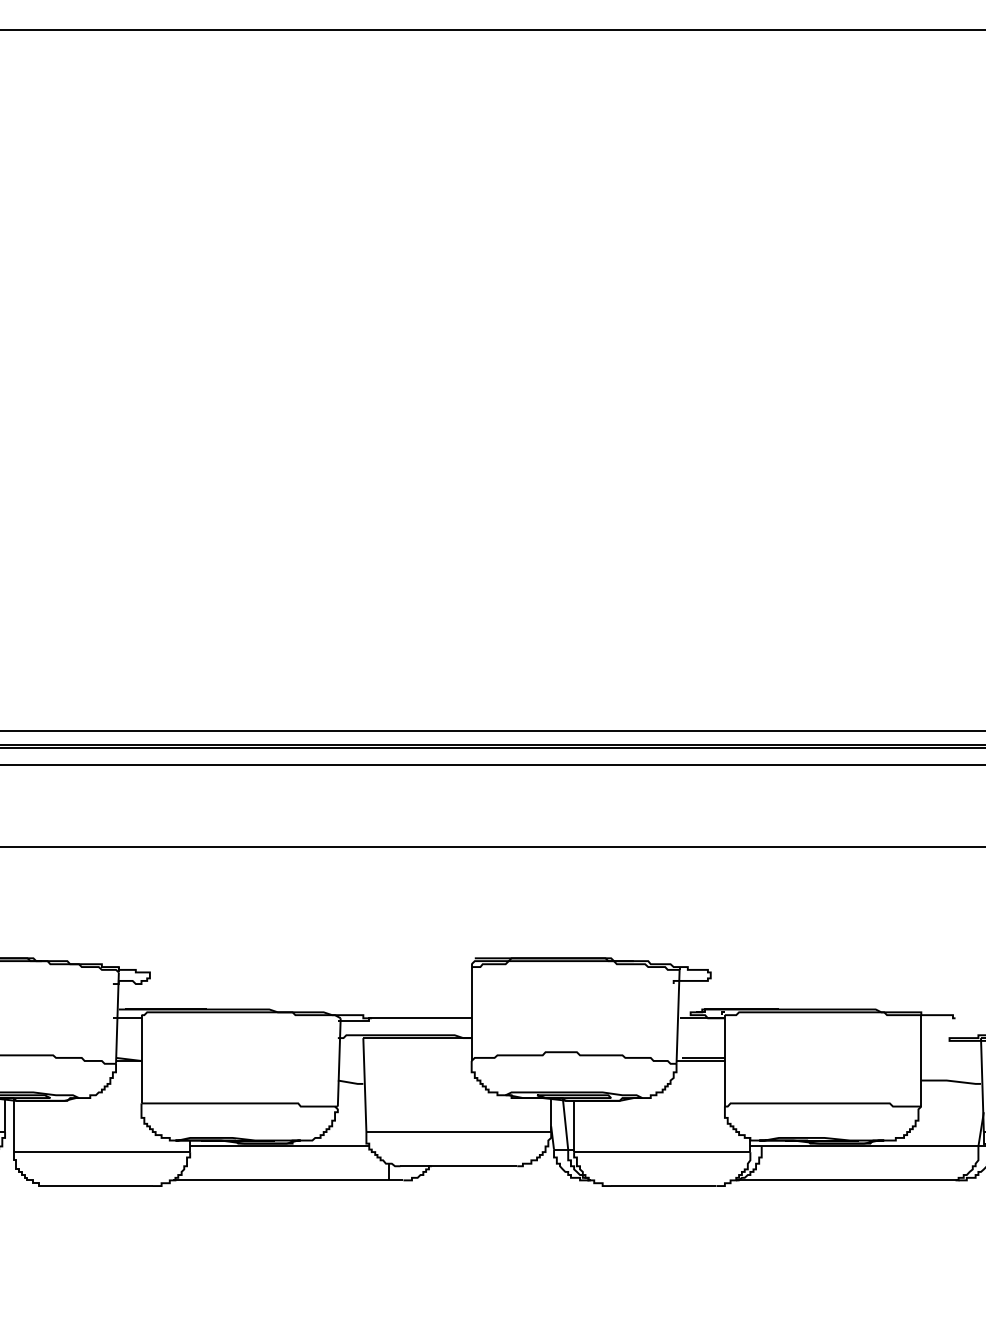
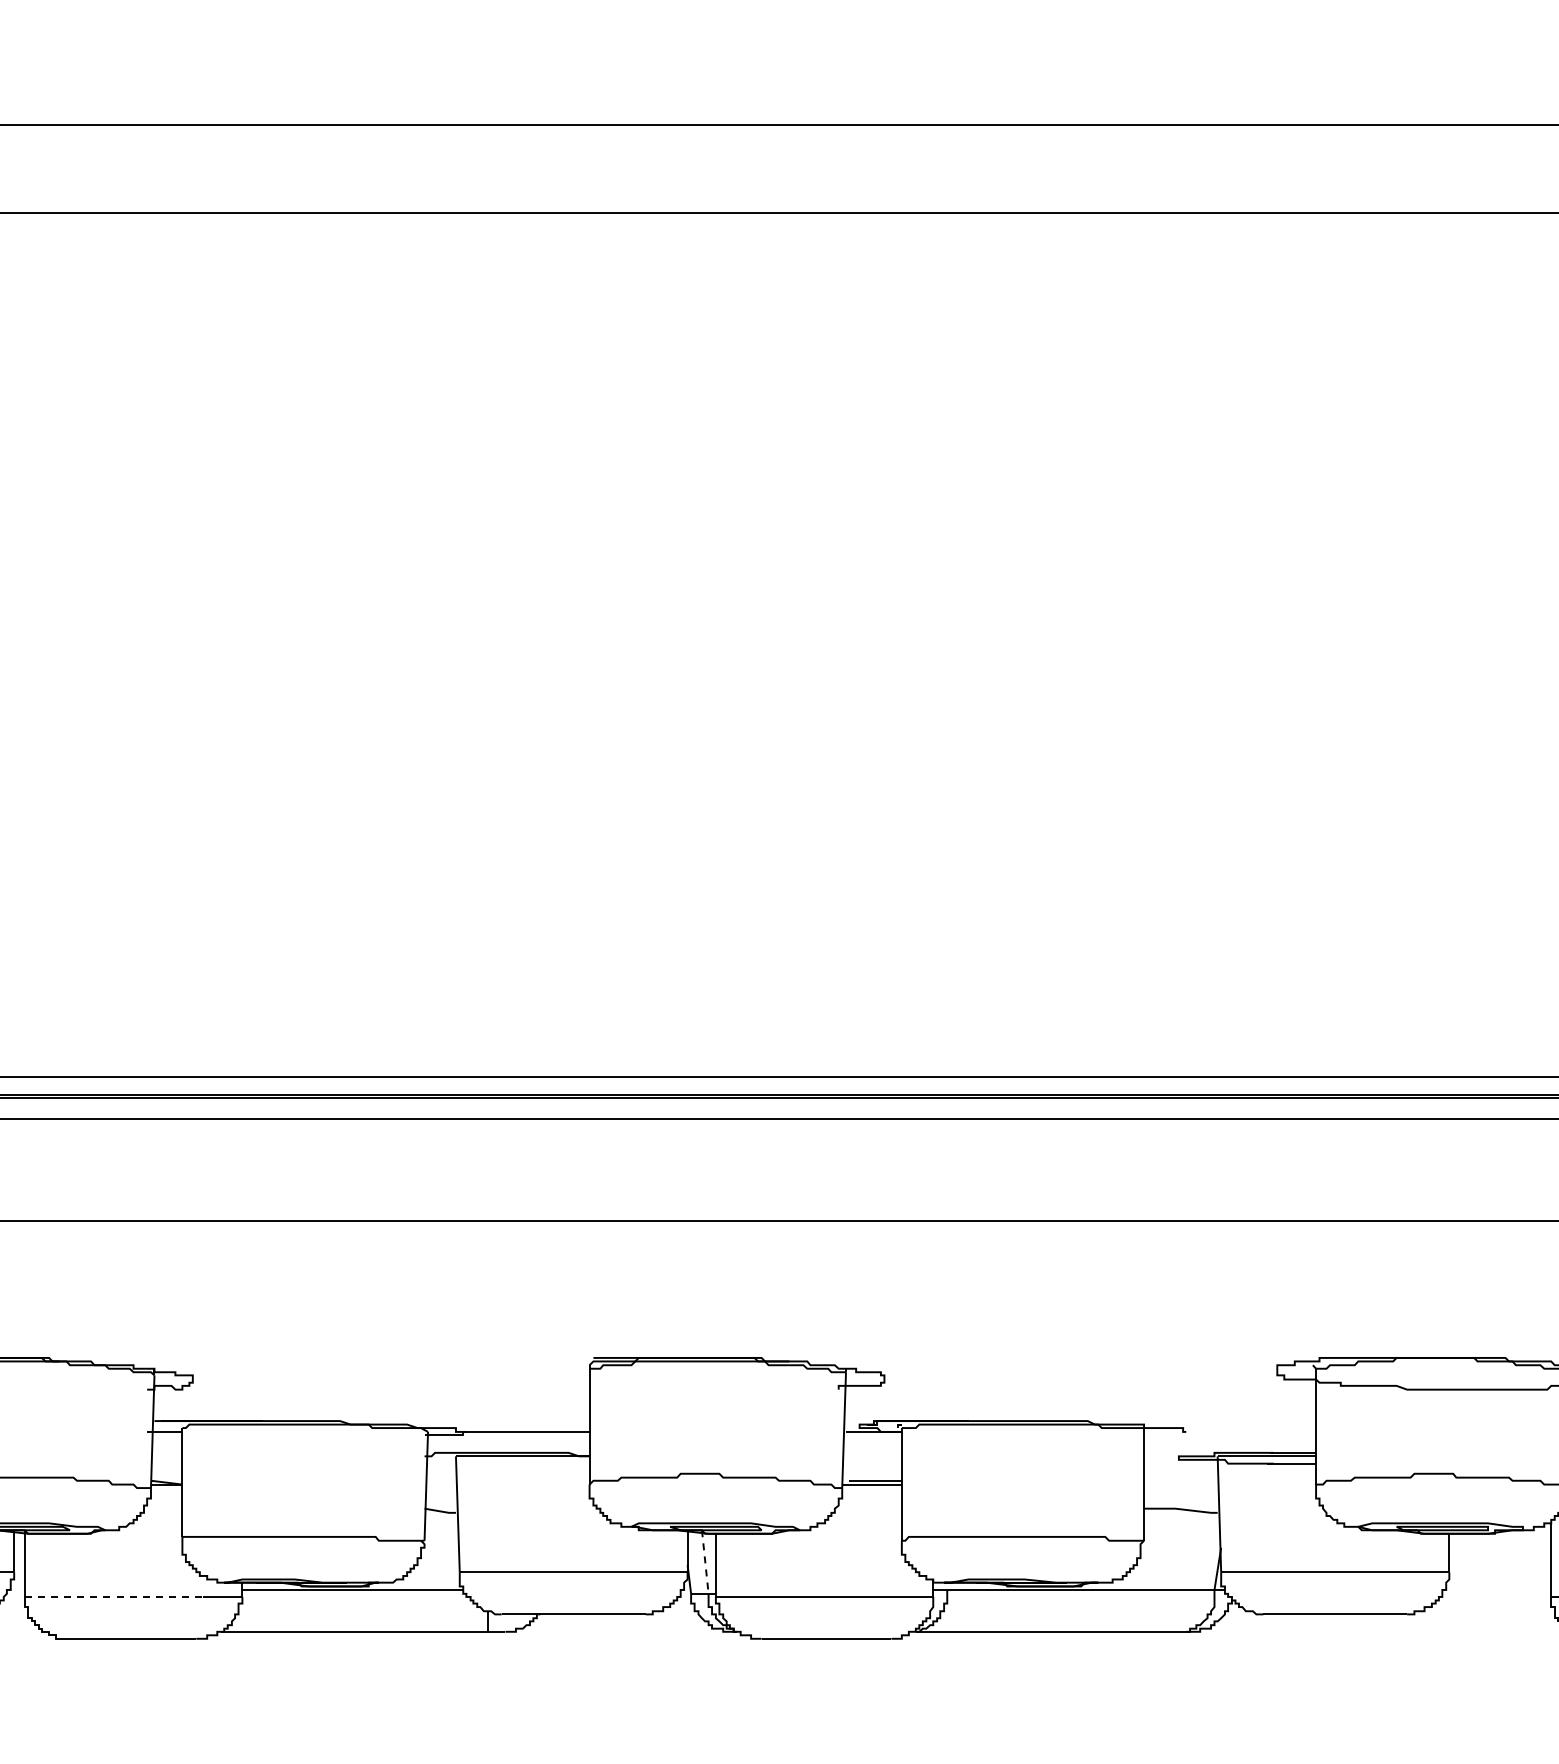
line: (565, 1124) -> (705, 1562), solid -> dashed
line: (86, 1151) -> (114, 1596), solid -> dashed

